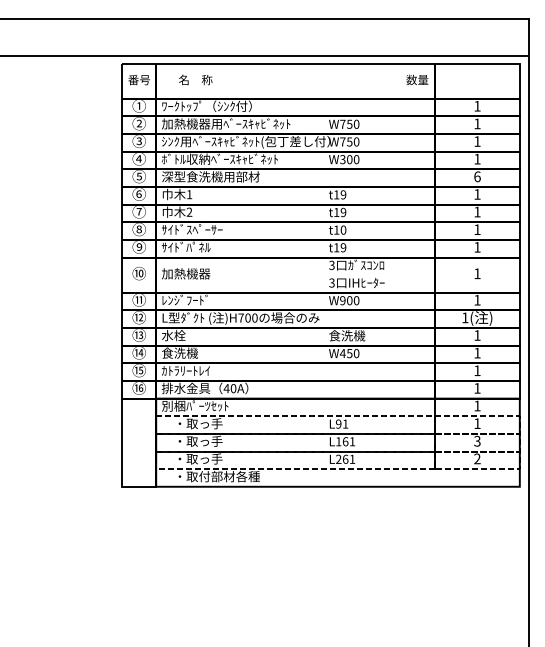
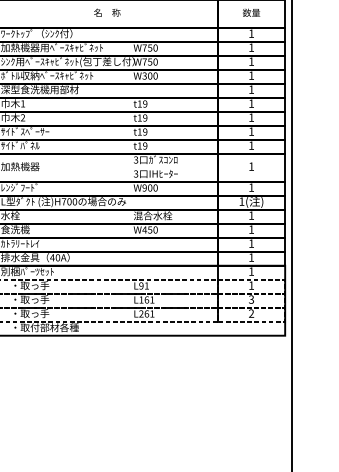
text: (195, 79) -> (107, 12), moved
text: (417, 79) -> (251, 12), moved
text: (477, 176) -> (251, 89), 6 -> 1
text: (343, 229) -> (145, 131), t10 -> t19
text: (353, 335) -> (153, 215), 食洗機 -> 混合水栓

